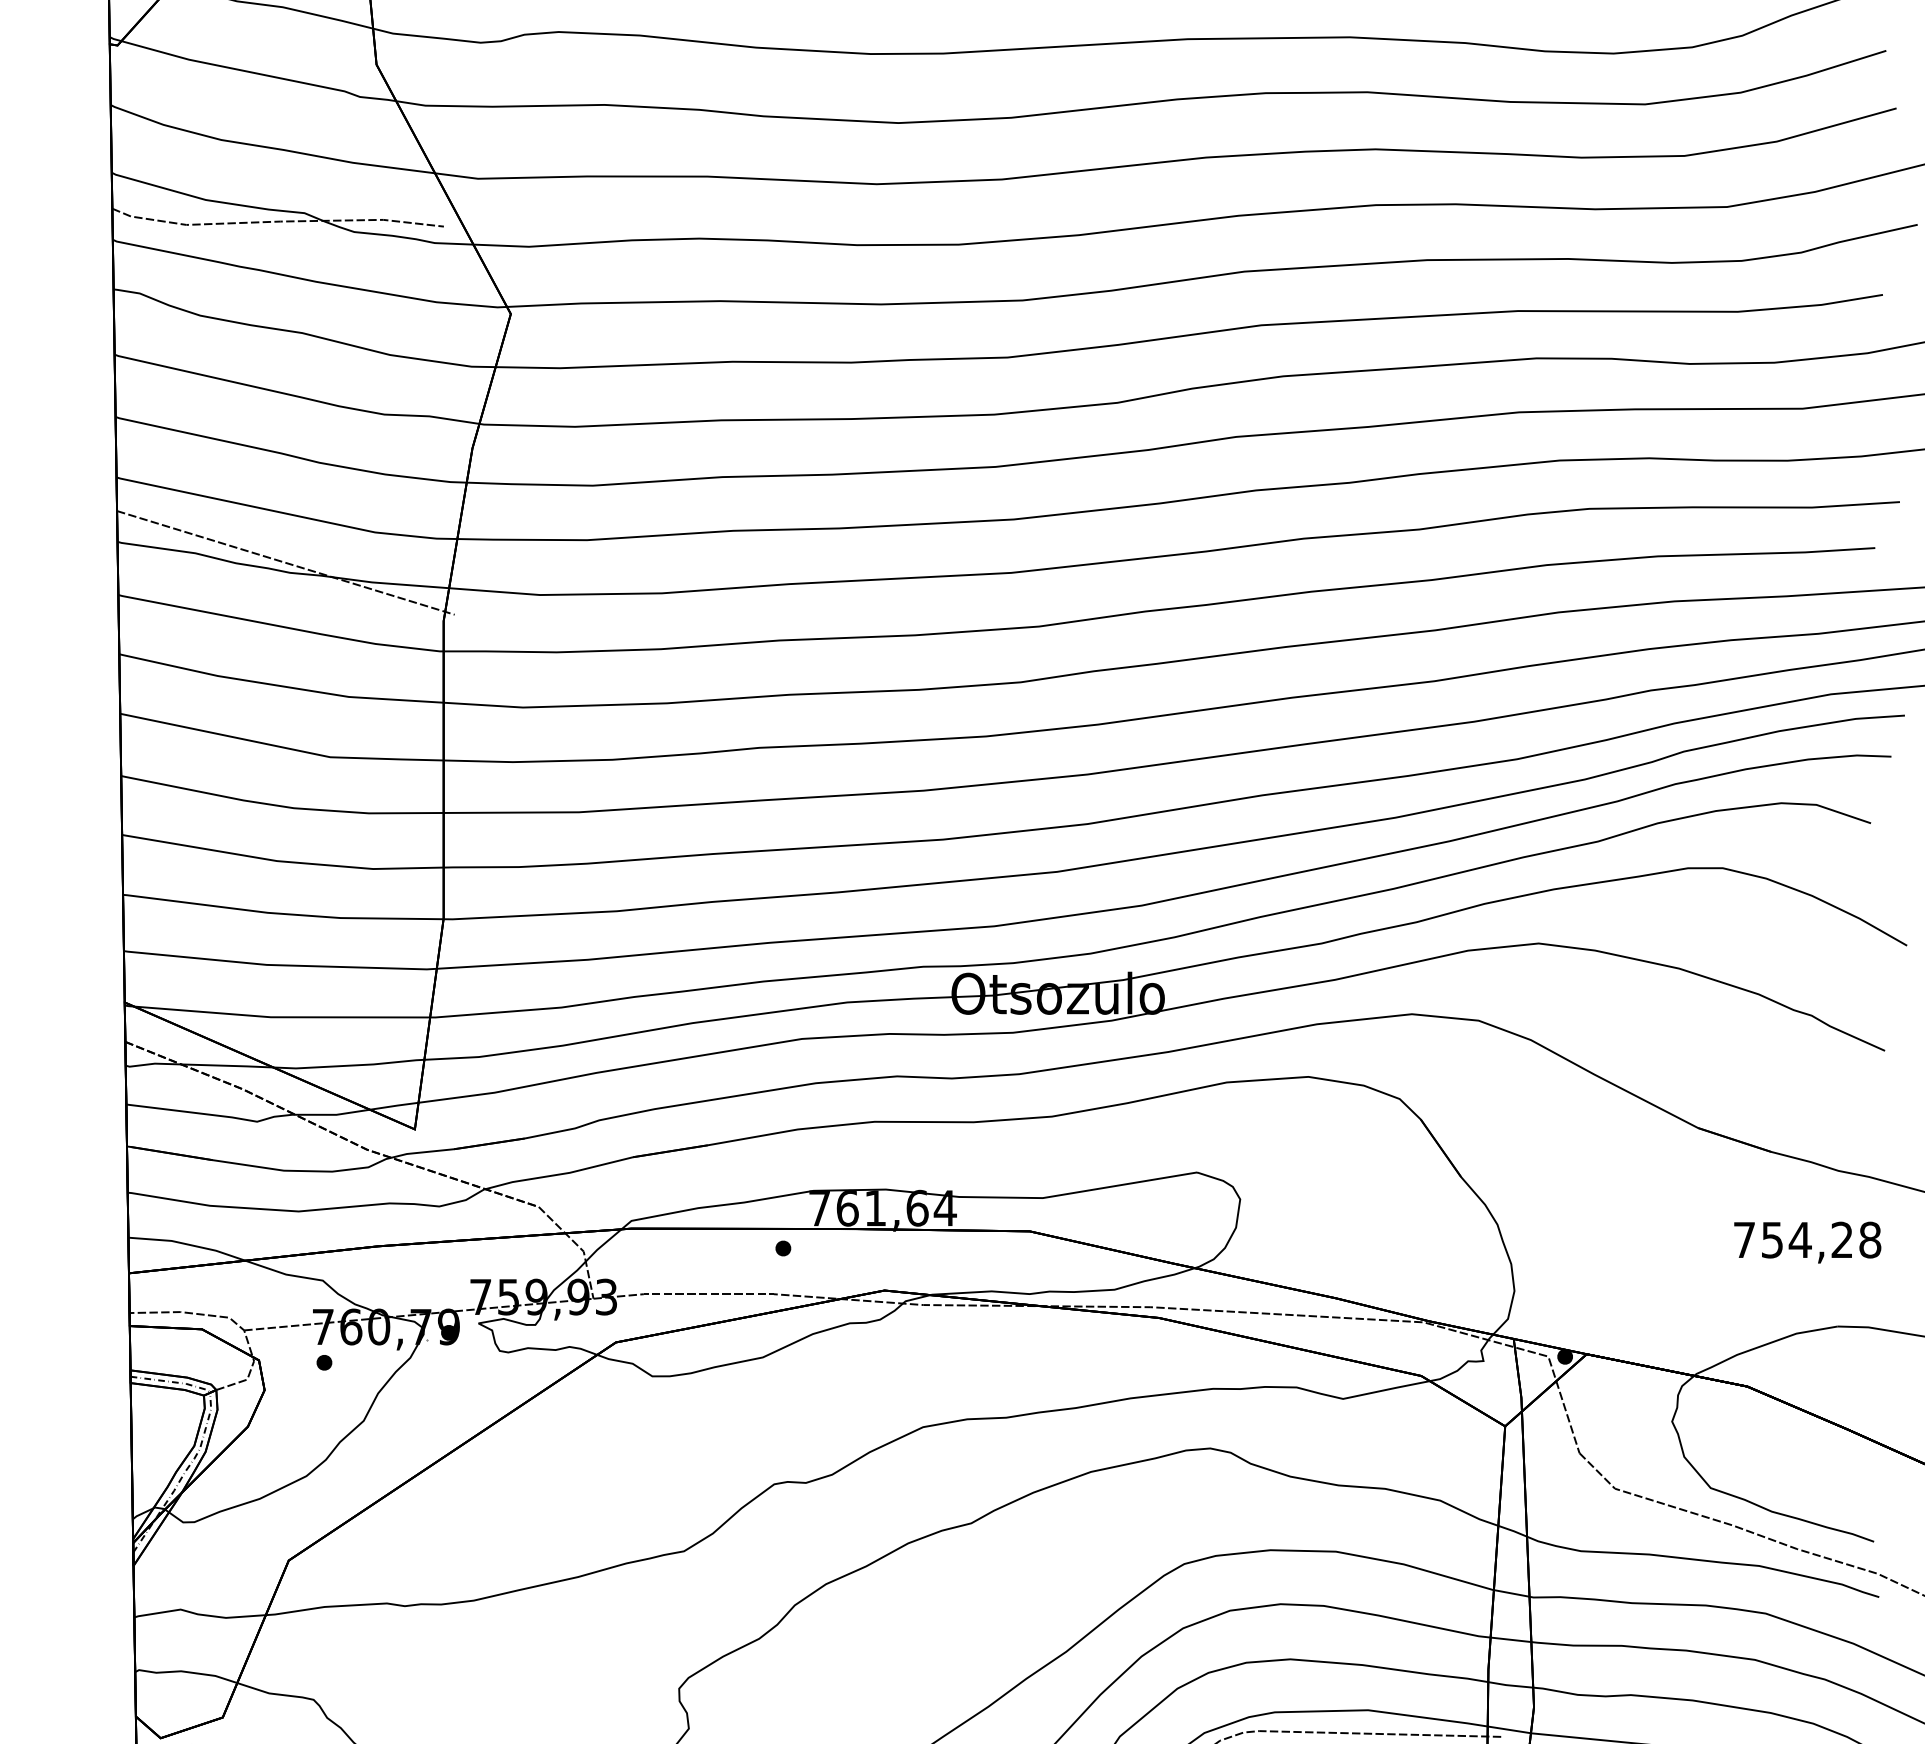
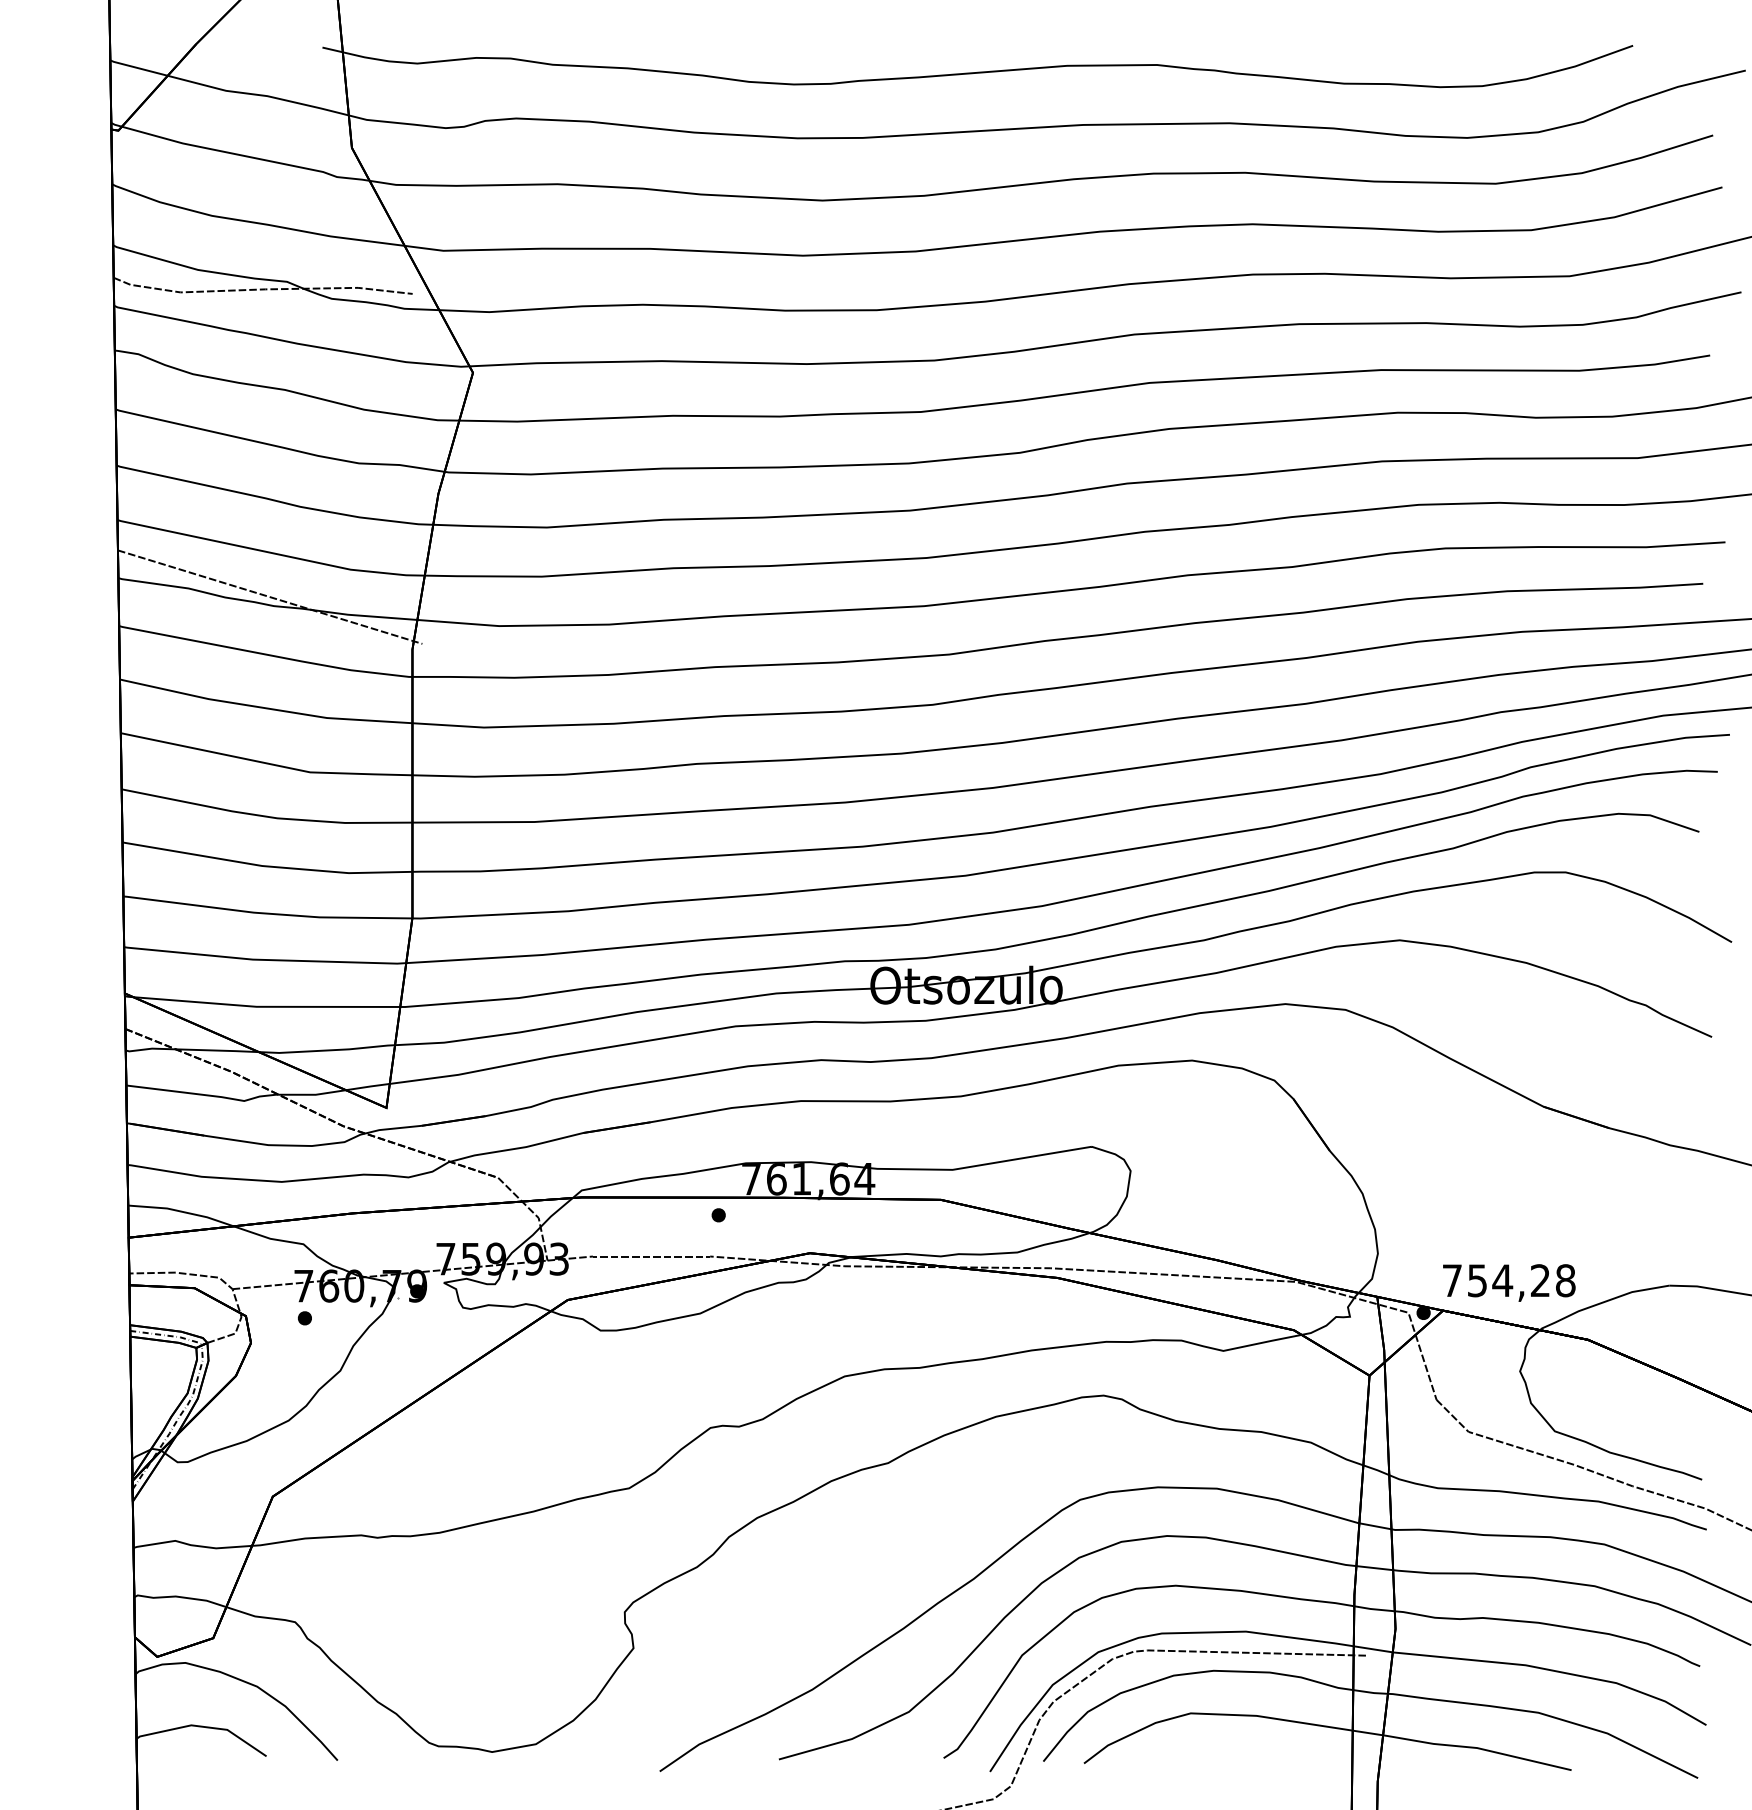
text: (1807, 1242) -> (1509, 1282), moved

